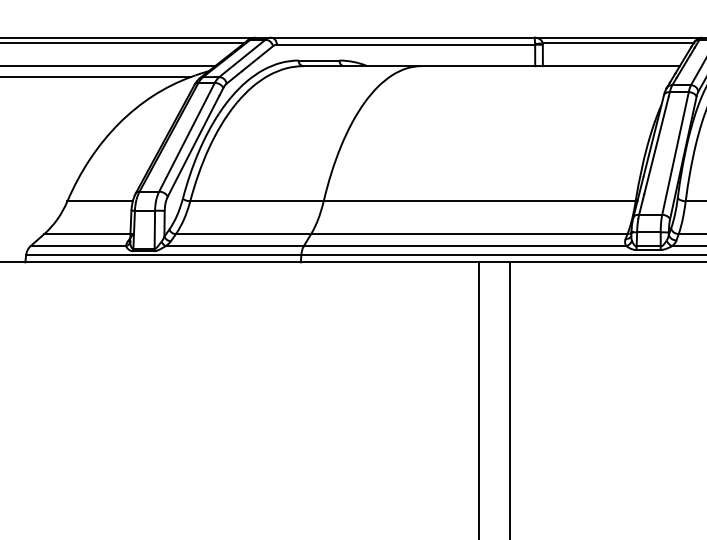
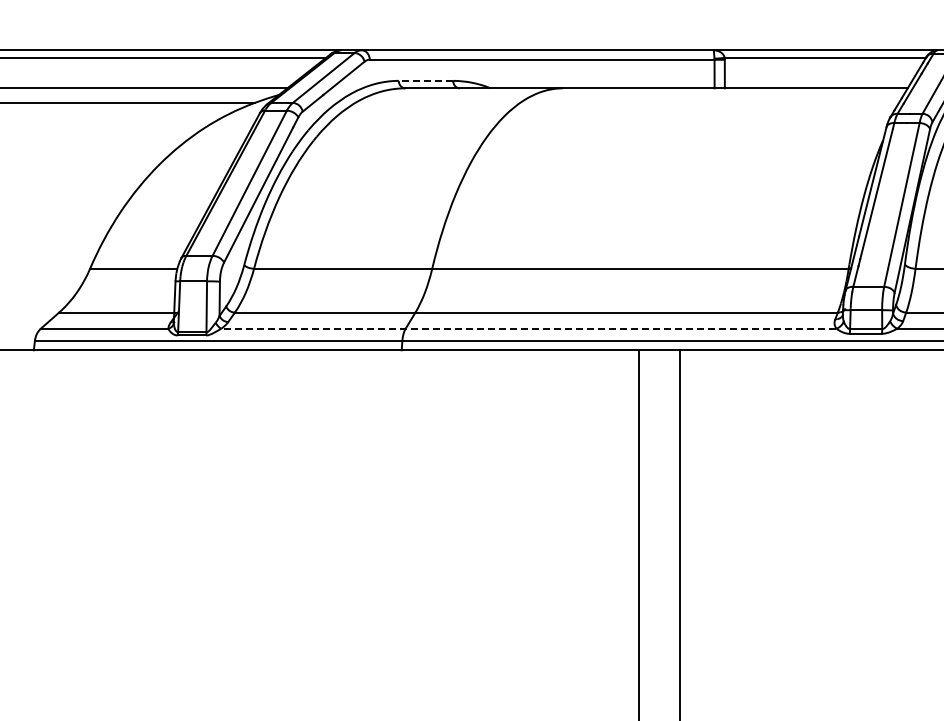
line: (318, 60) -> (425, 80), solid -> dashed
line: (395, 246) -> (528, 328), solid -> dashed

